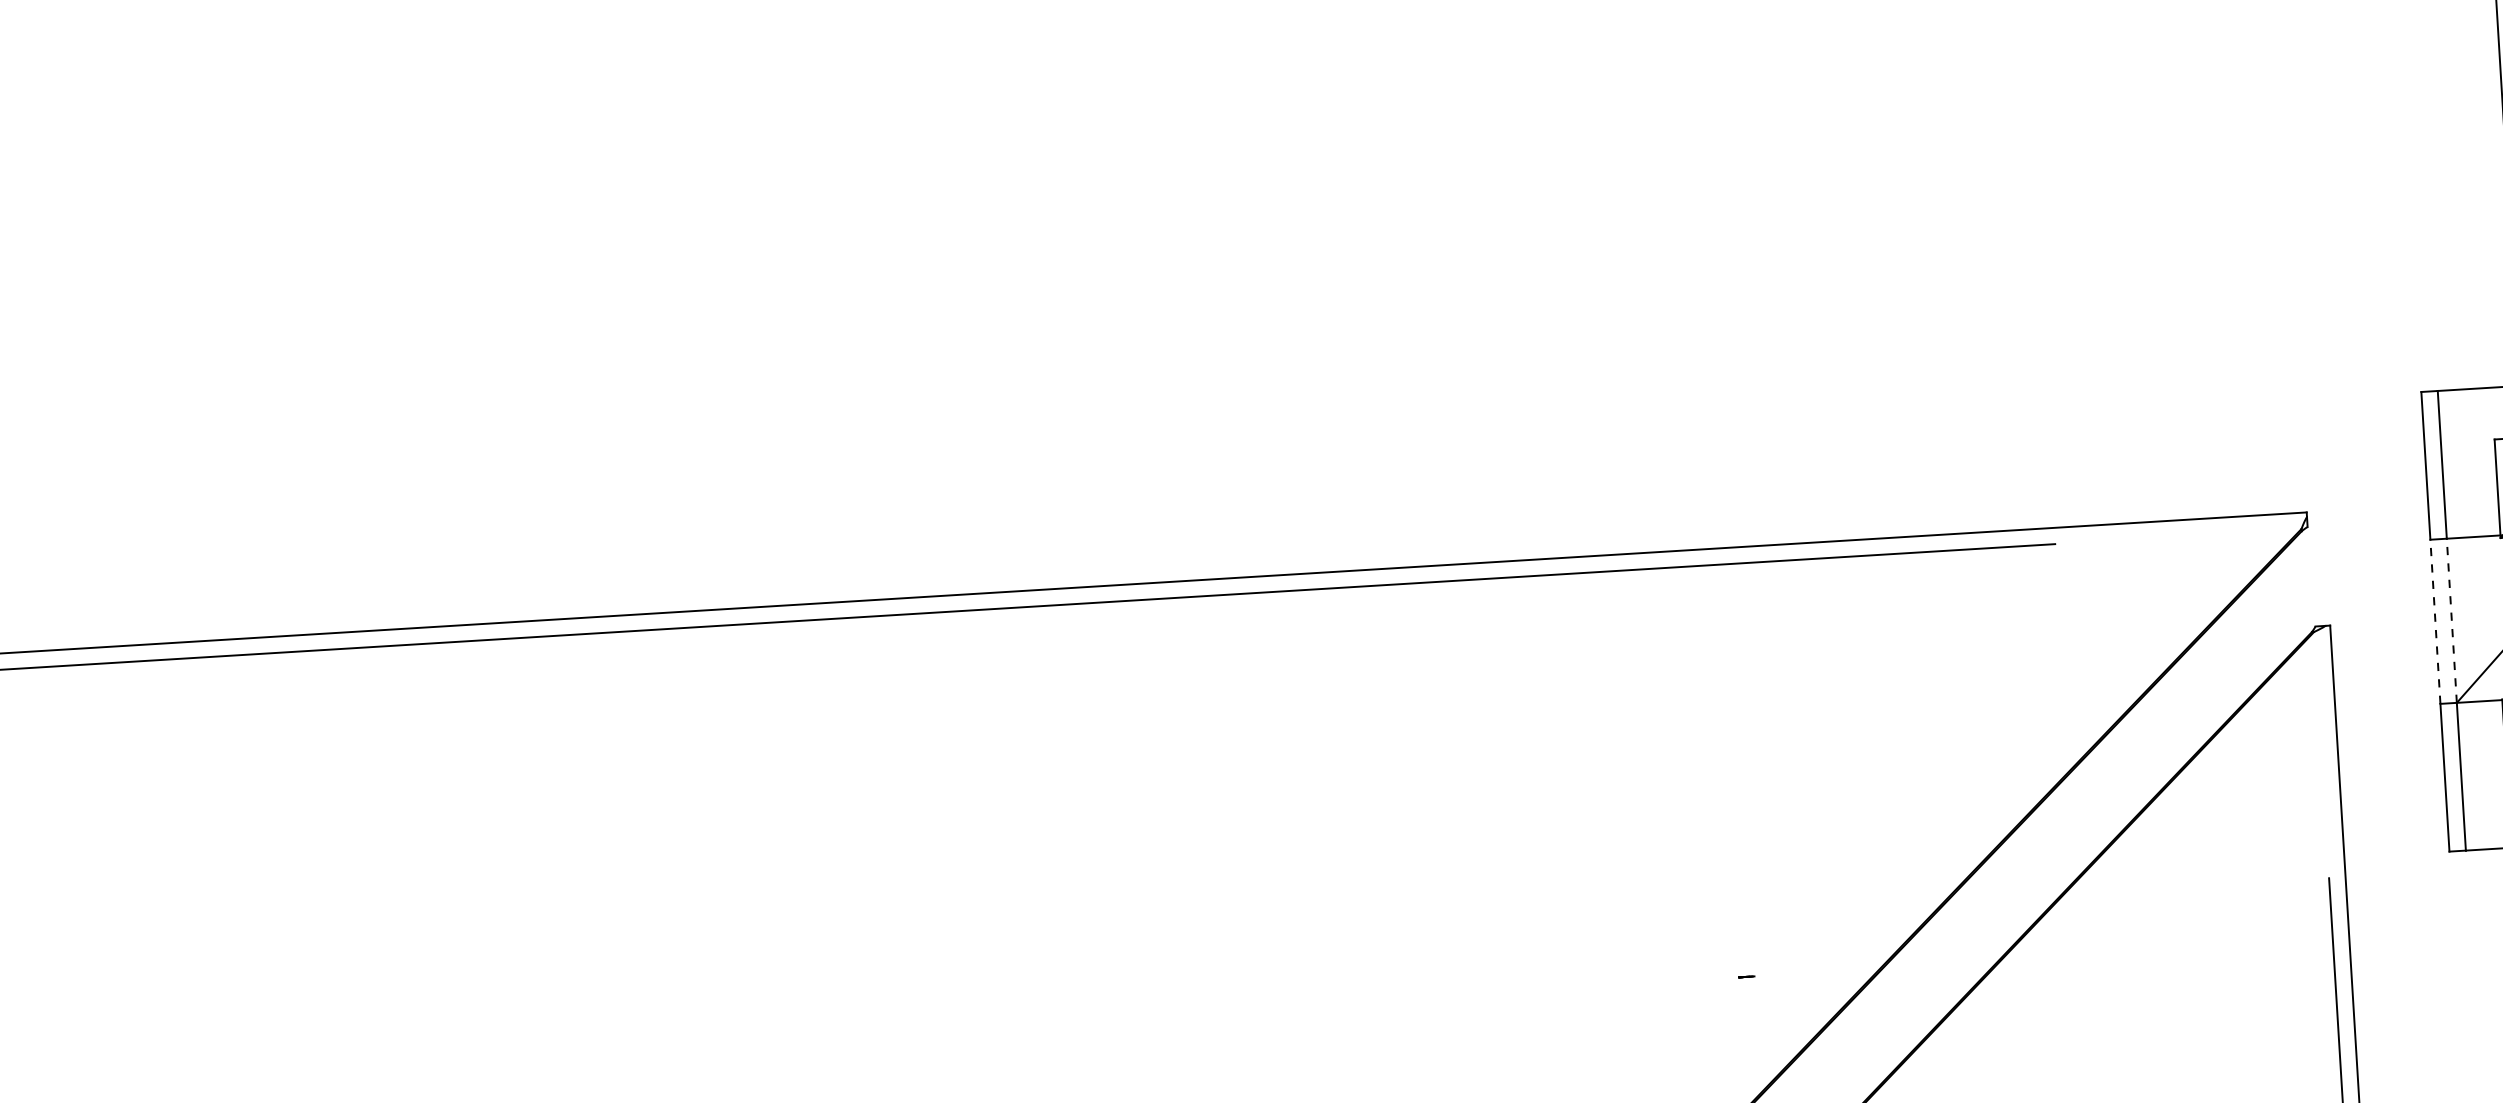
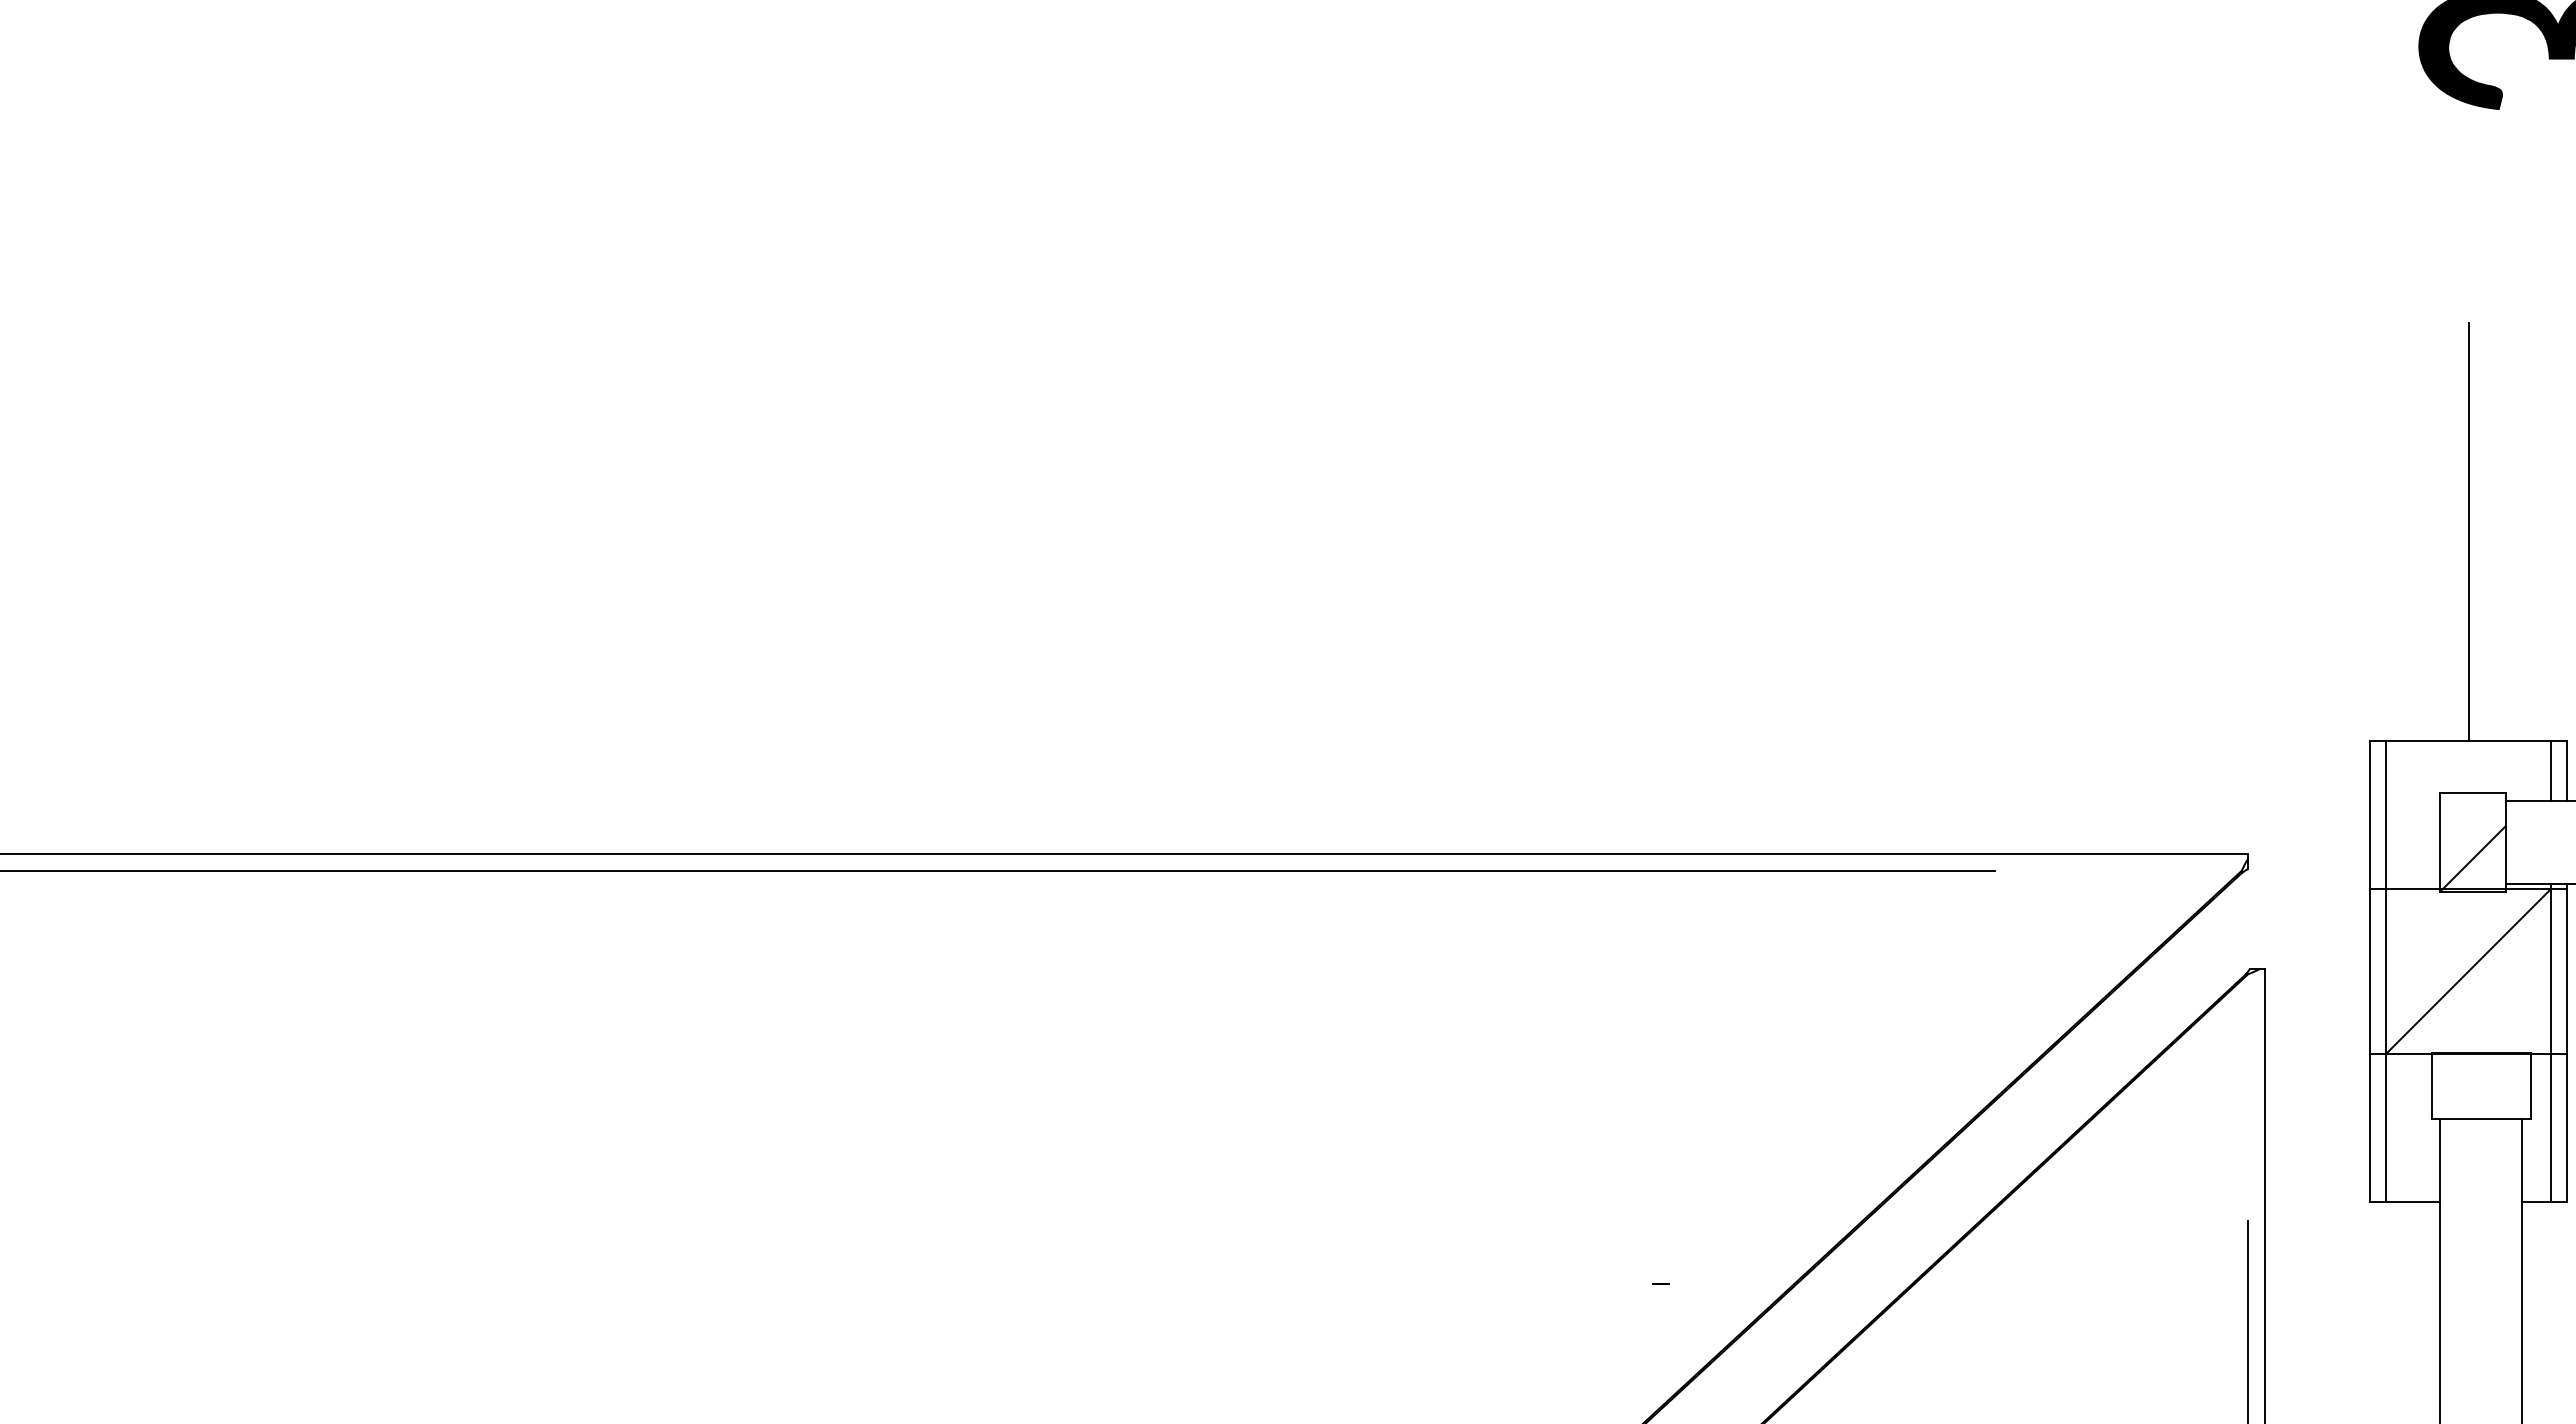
line: (2452, 620) -> (2386, 971), dashed -> solid
line: (2435, 621) -> (2369, 971), dashed -> solid

